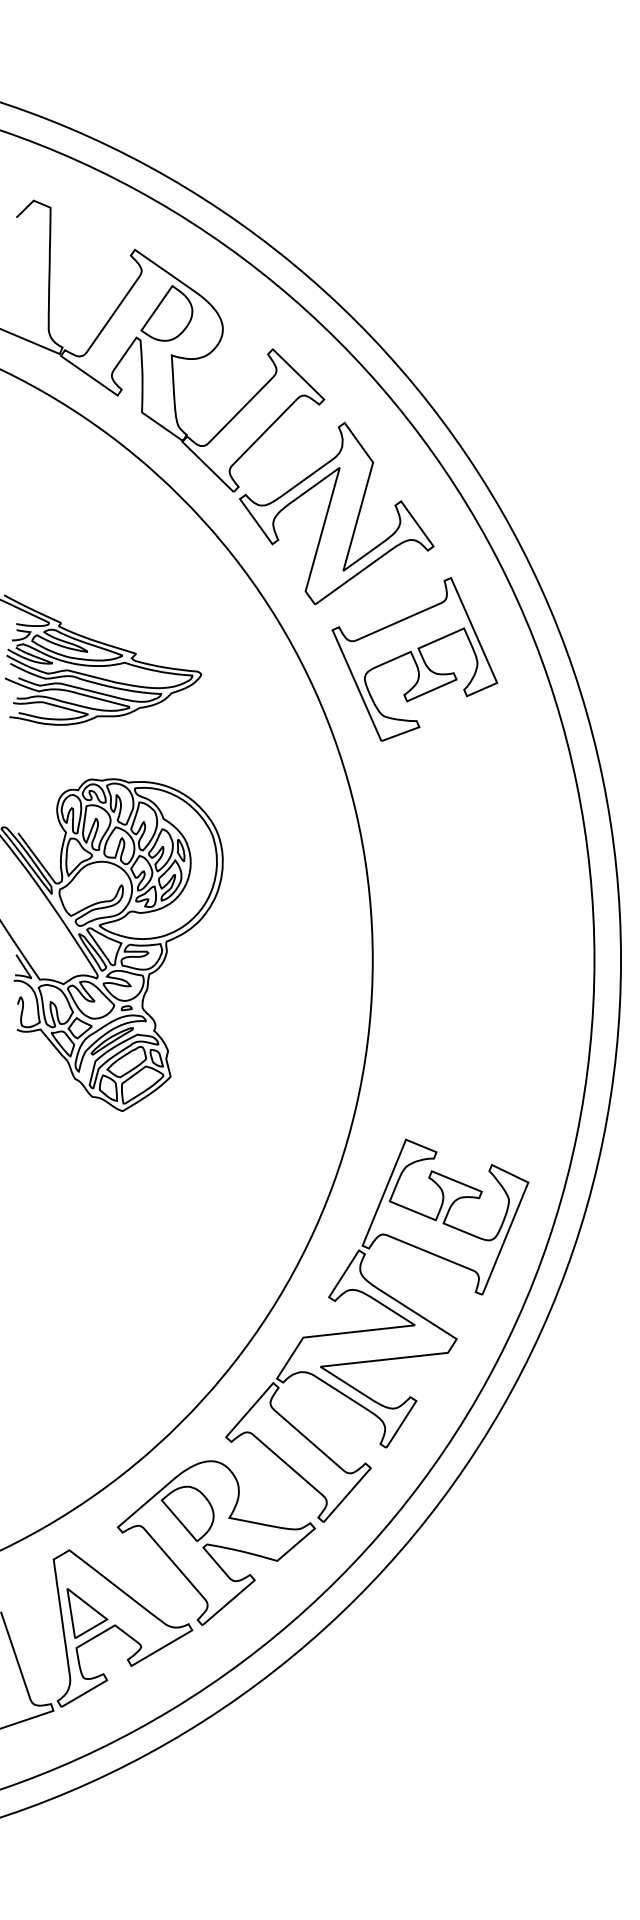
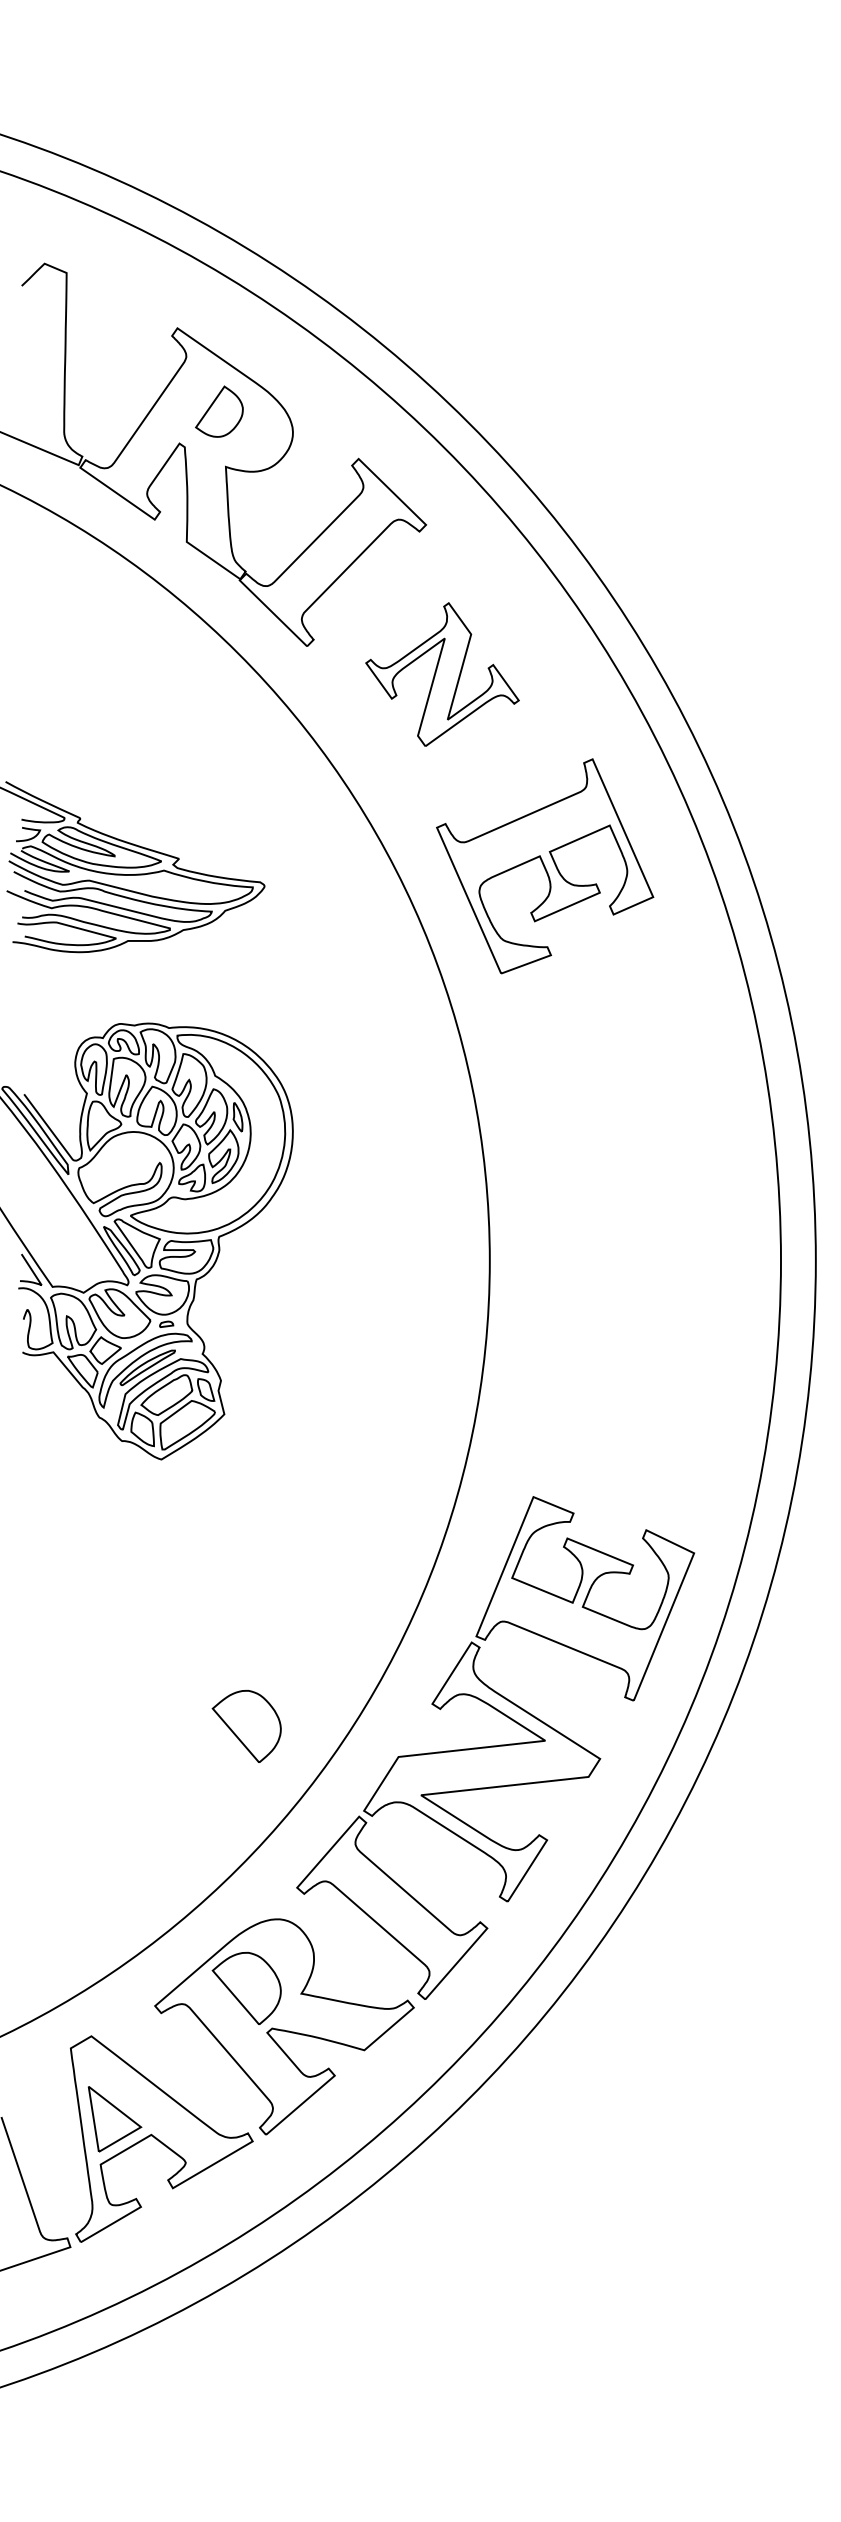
part: (166, 313) -> (219, 411), size x0.7
part: (336, 513) -> (442, 674), size x0.6
part: (187, 1314) -> (246, 1726), added

